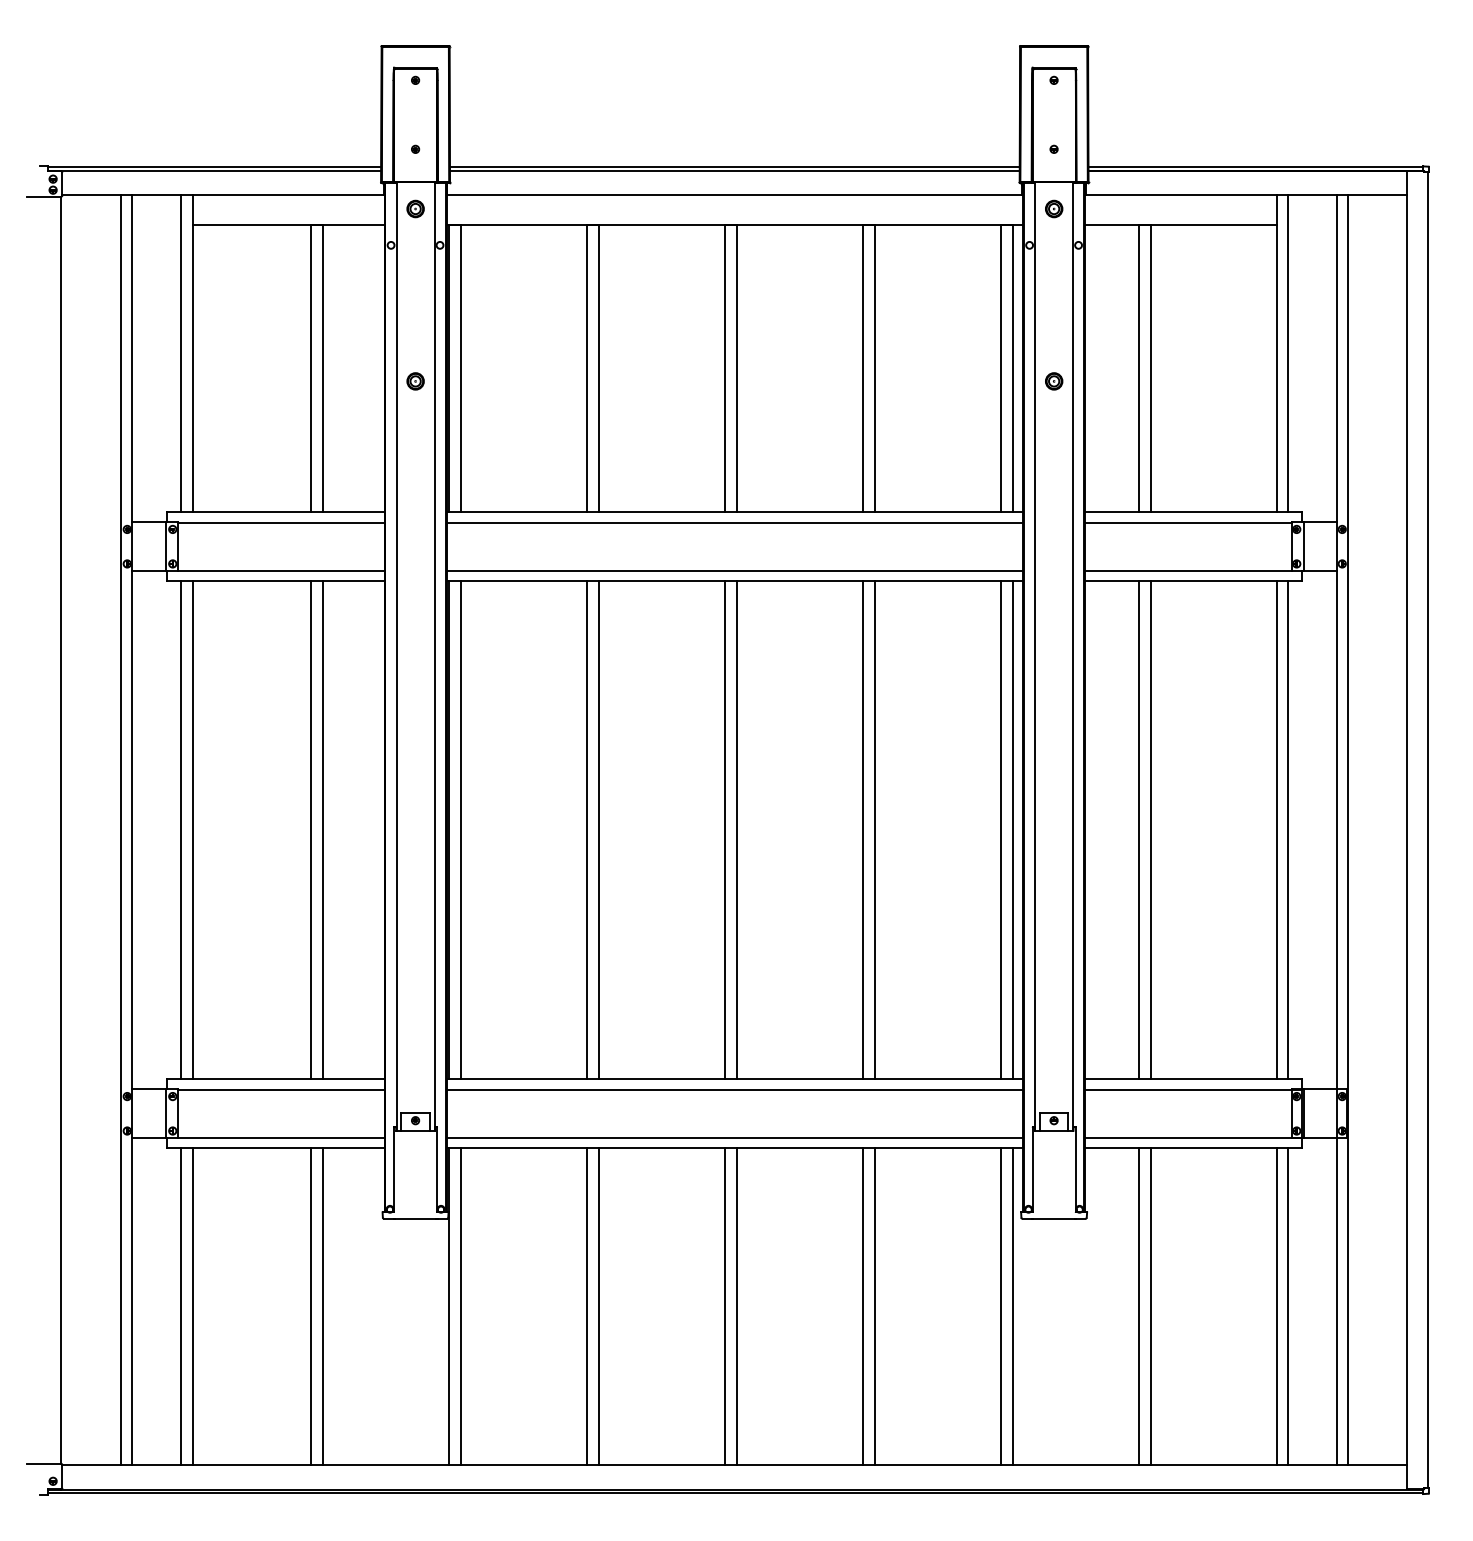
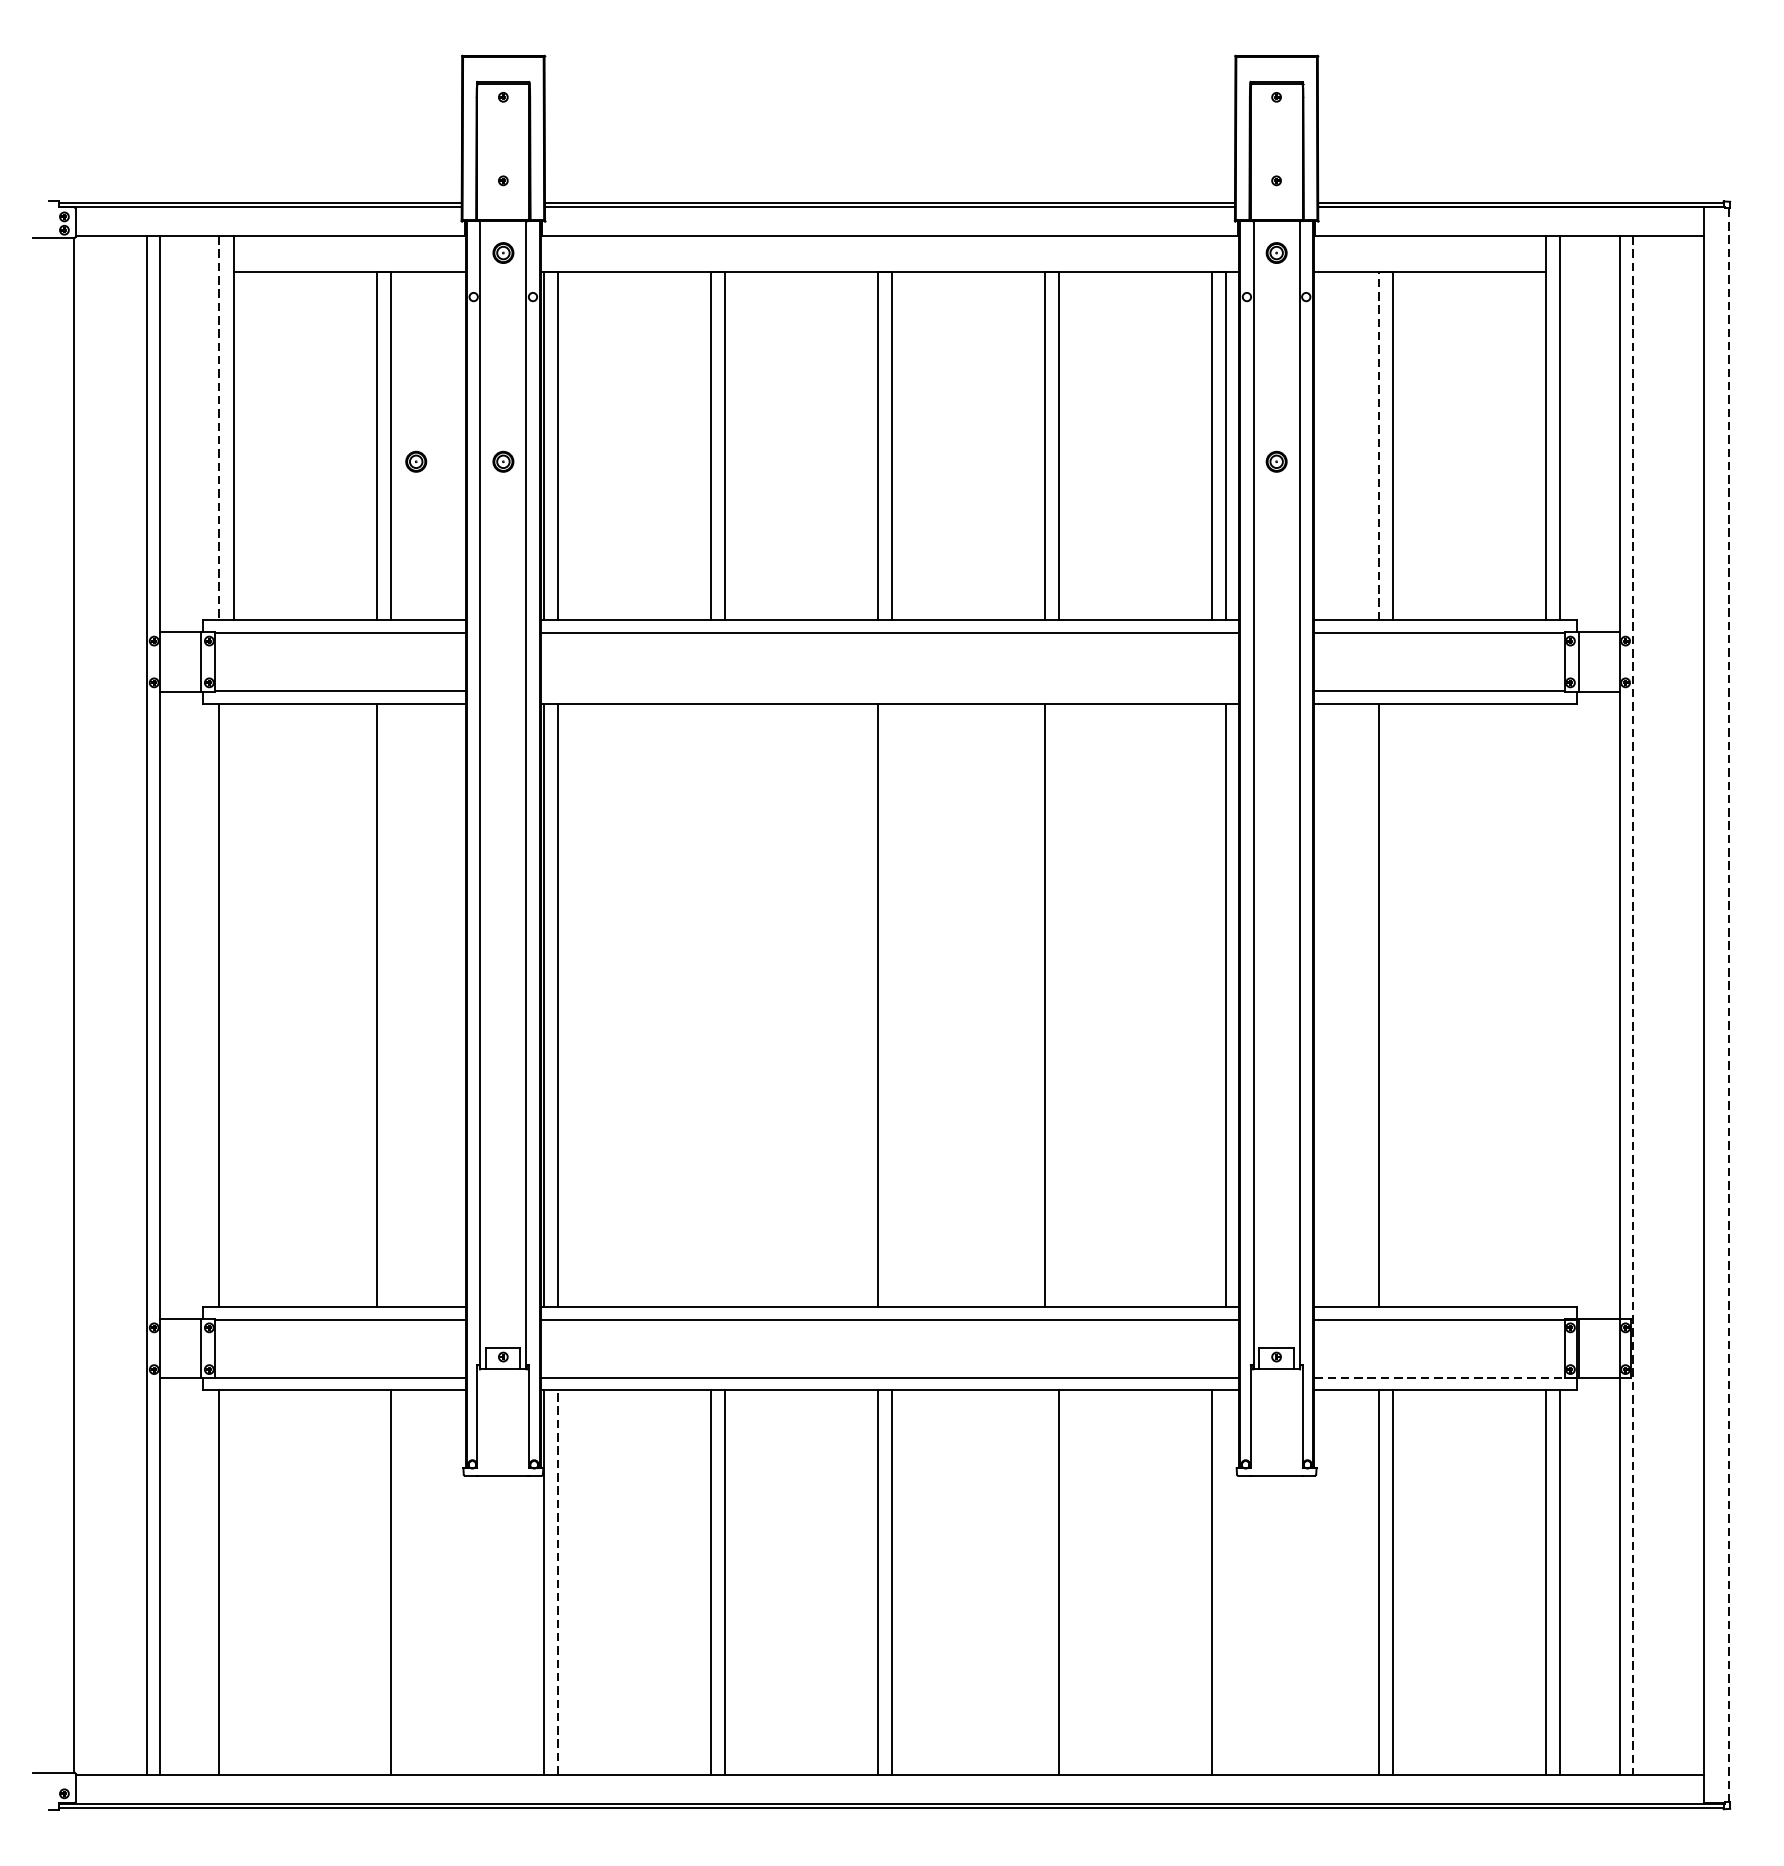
line: (181, 353) -> (219, 428), solid -> dashed
line: (1138, 368) -> (1378, 446), solid -> dashed
part: (343, 381) -> (416, 461), added
line: (734, 570) -> (889, 690), removed
line: (1427, 829) -> (1728, 1004), solid -> dashed
line: (192, 830) -> (233, 1005), removed
line: (323, 830) -> (391, 1005), removed
line: (587, 830) -> (711, 1005), removed
line: (598, 830) -> (724, 1005), removed
line: (736, 830) -> (892, 1005), removed
line: (874, 830) -> (1059, 1005), removed
line: (1000, 830) -> (1211, 1005), removed
line: (1150, 830) -> (1393, 1005), removed
line: (1276, 830) -> (1545, 1005), removed
line: (1288, 830) -> (1560, 1005), removed
line: (1348, 830) -> (1633, 1005), solid -> dashed
line: (1193, 1137) -> (1445, 1377), solid -> dashed
line: (192, 1306) -> (233, 1582), removed
line: (311, 1306) -> (377, 1582), removed
line: (461, 1306) -> (558, 1582), solid -> dashed
line: (863, 1306) -> (1045, 1582), removed
line: (1012, 1306) -> (1226, 1582), removed

